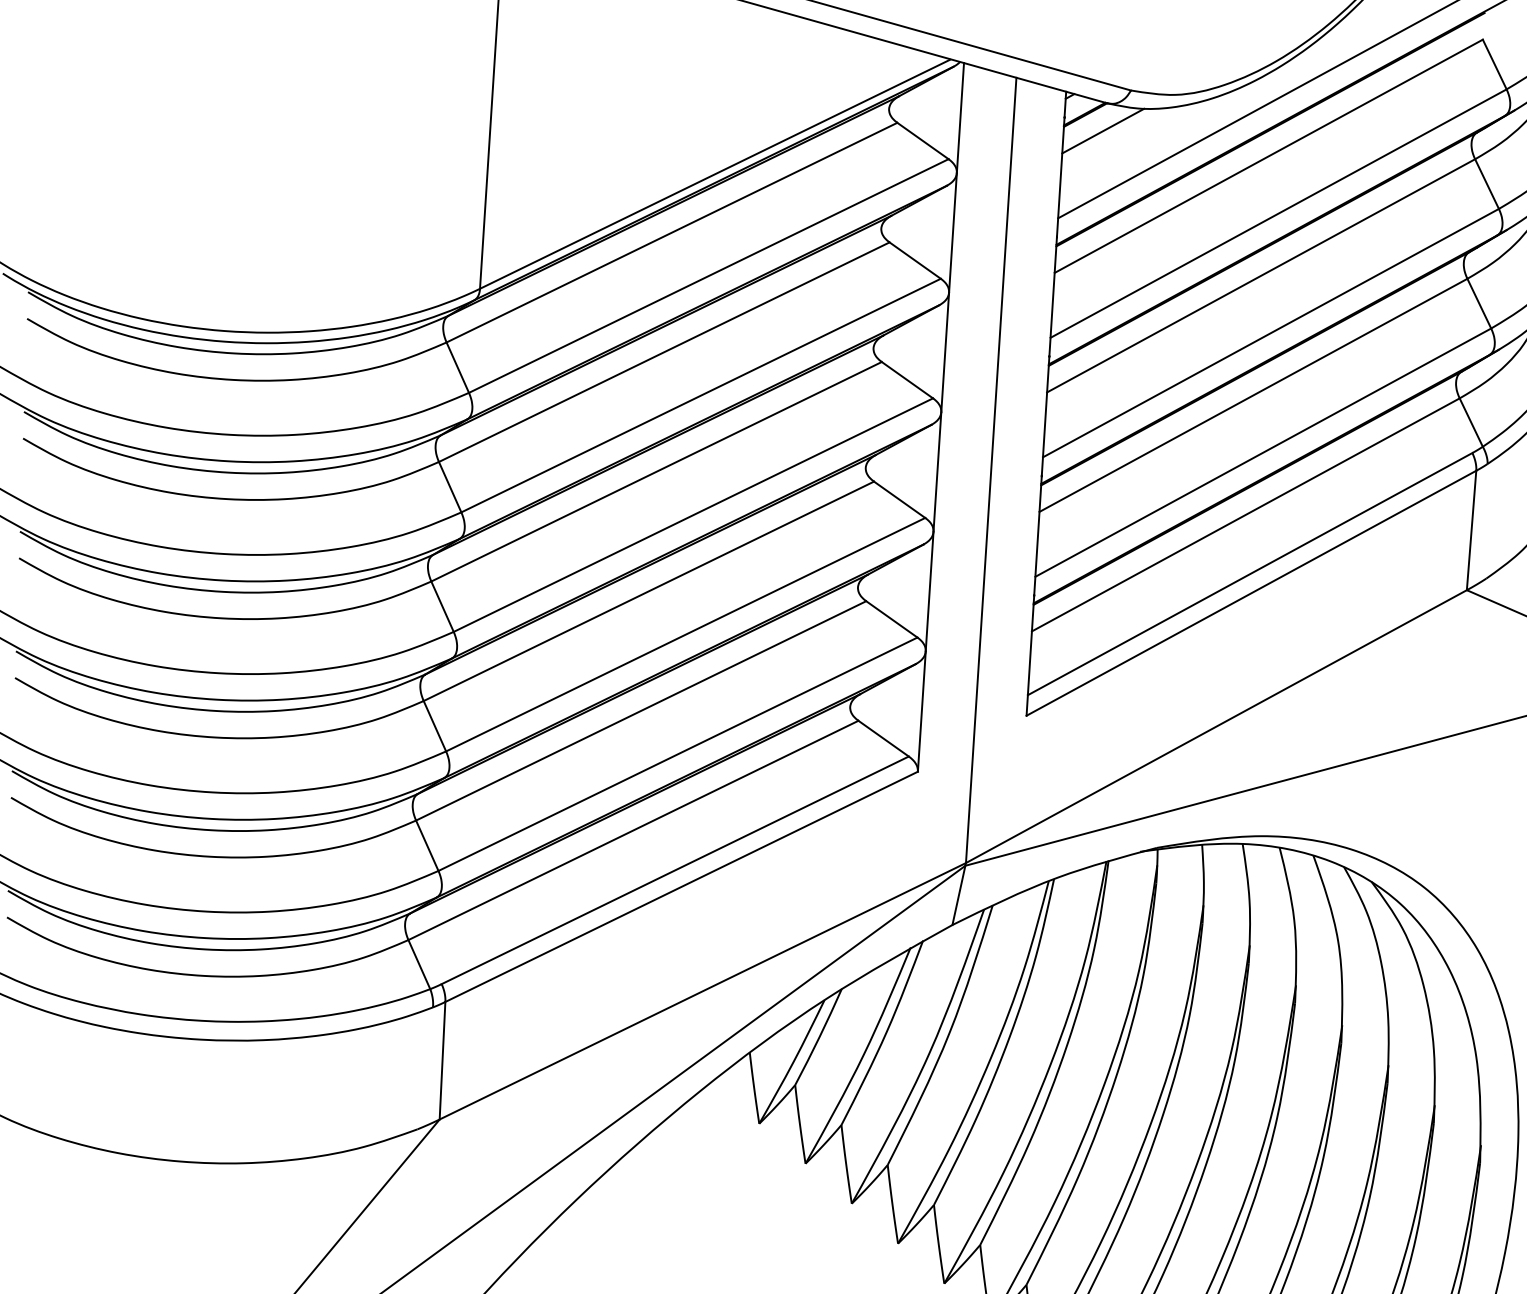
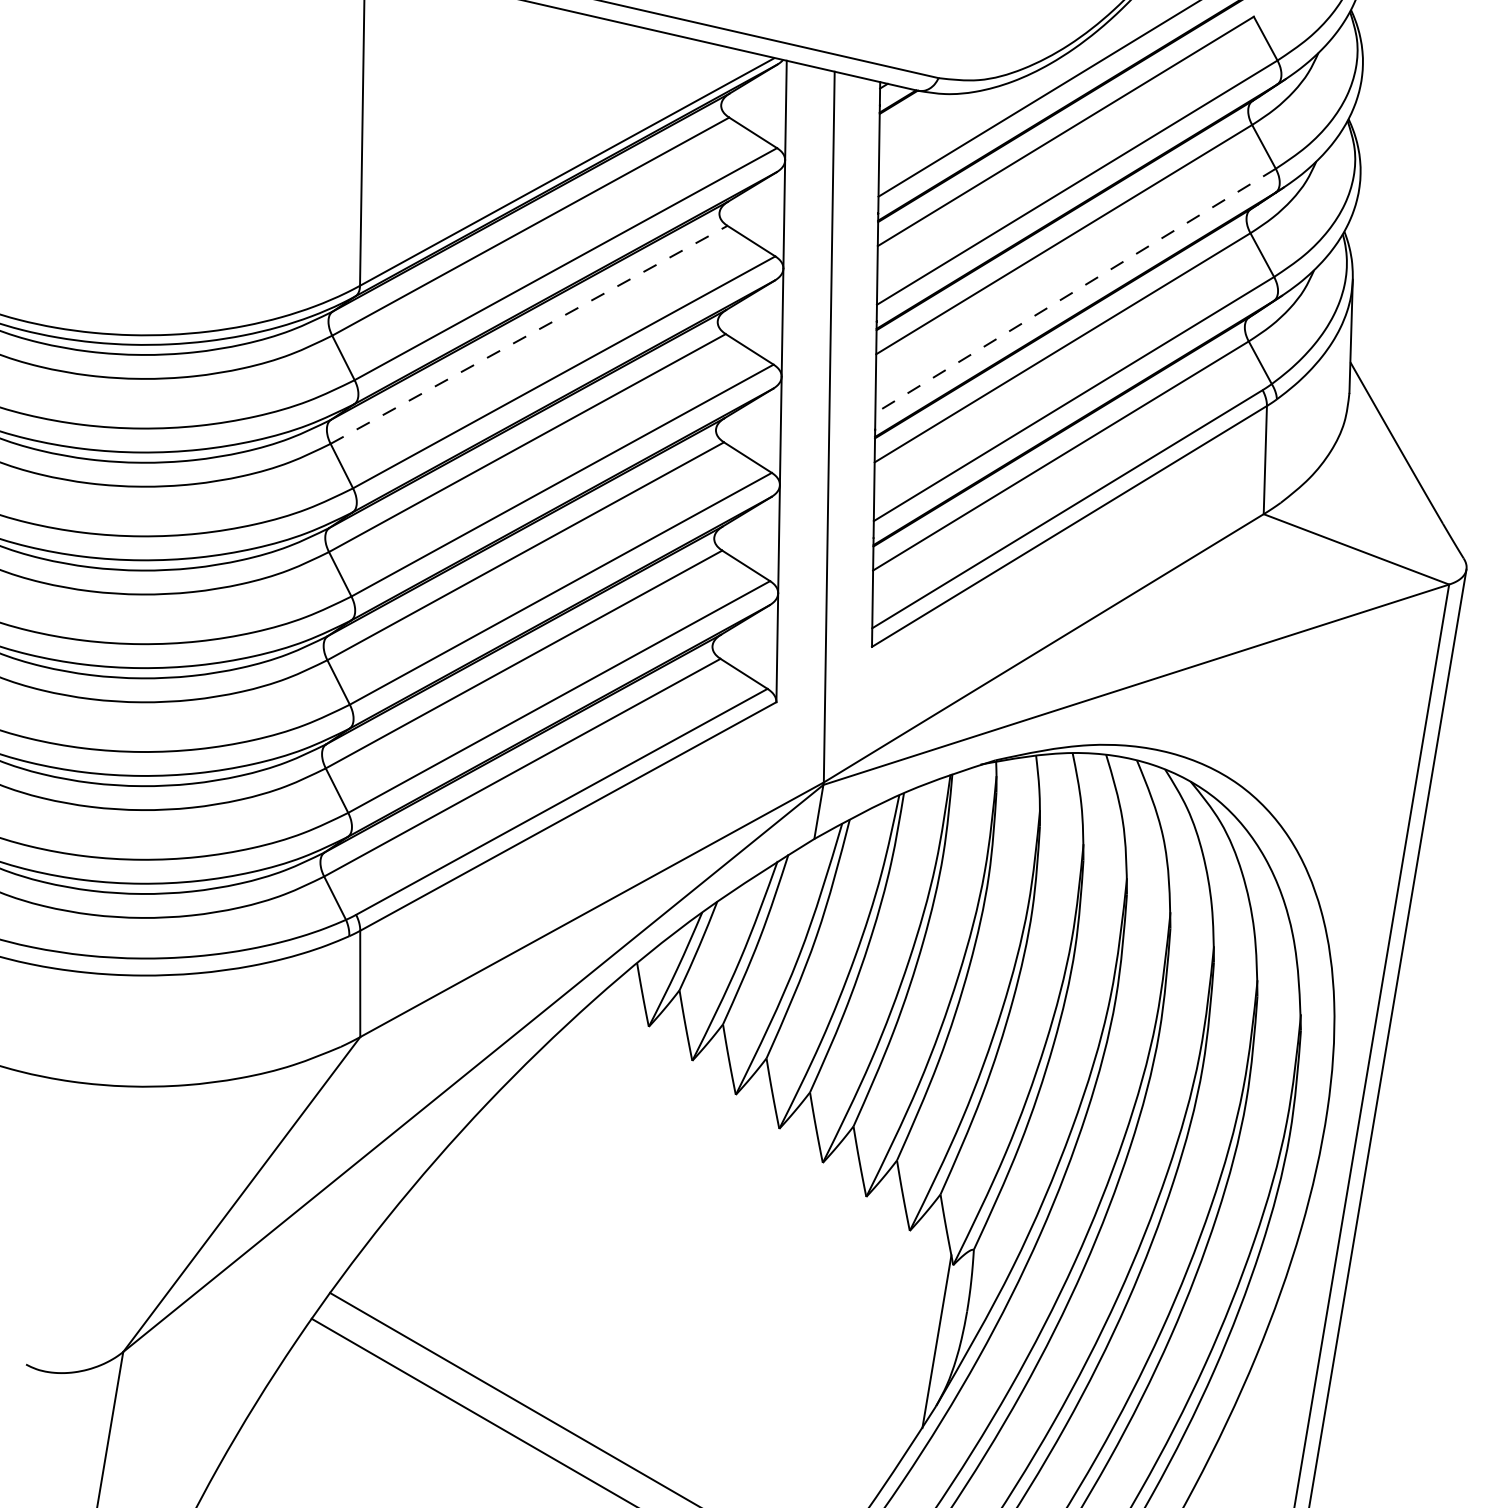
line: (1103, 130) -> (915, 115), removed
line: (1270, 332) -> (1075, 290), solid -> dashed
line: (664, 351) -> (529, 334), solid -> dashed

